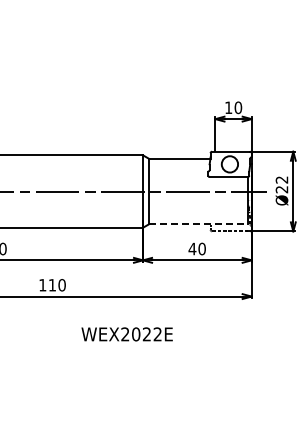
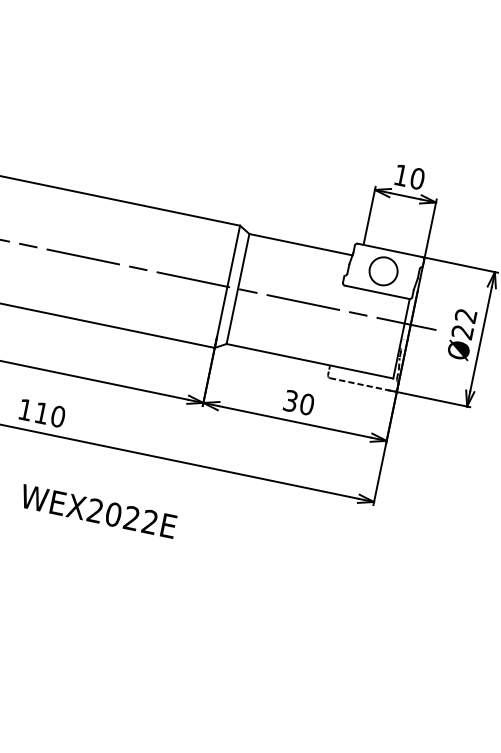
line: (199, 224) -> (311, 362), dashed -> solid
text: (192, 248) -> (291, 400), 40 -> 30
text: (126, 334) -> (97, 511), moved

